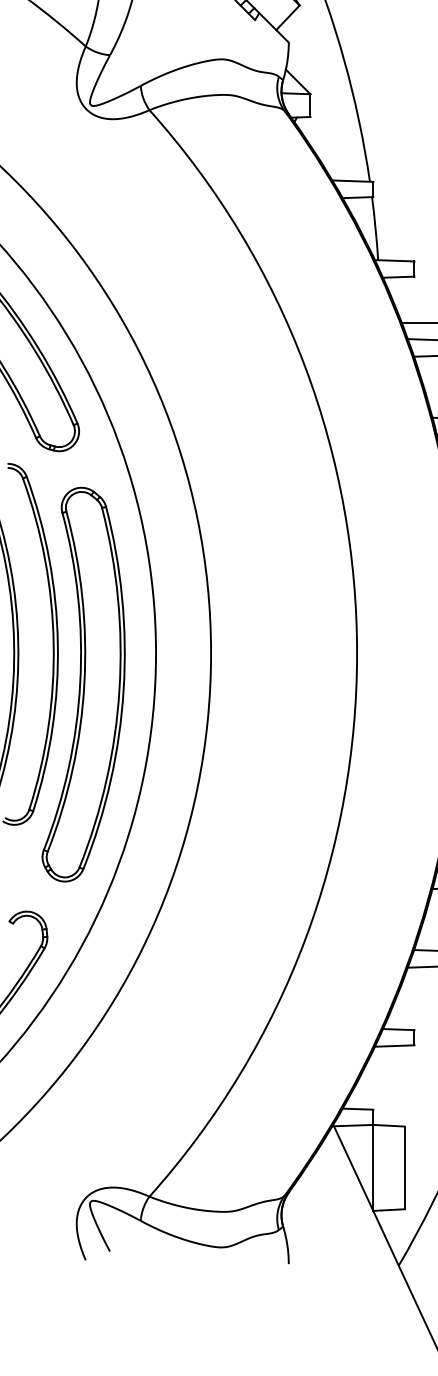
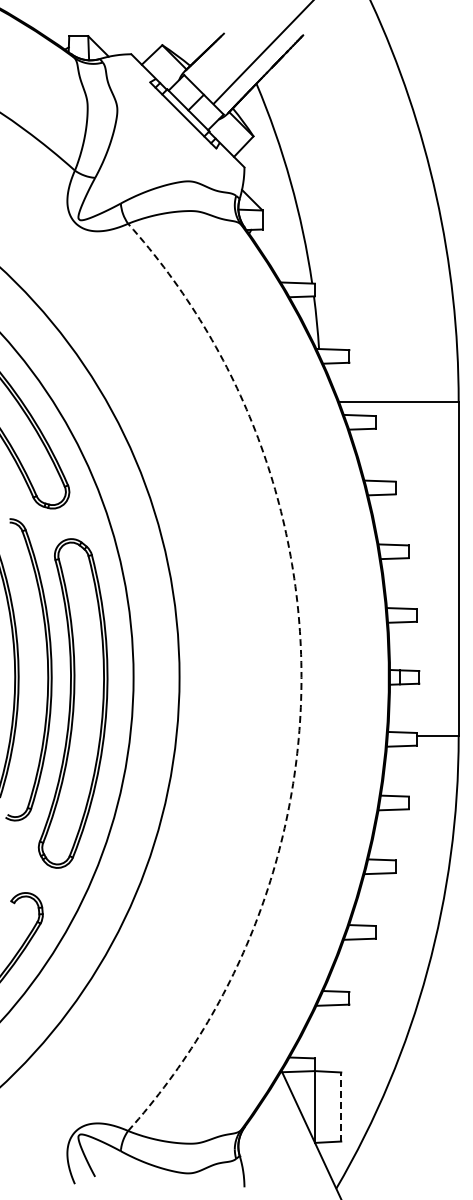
arc: (357, 653) -> (301, 677), solid -> dashed
line: (405, 1168) -> (341, 1107), solid -> dashed

